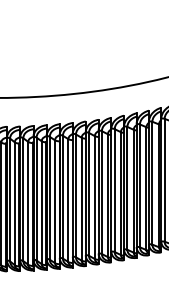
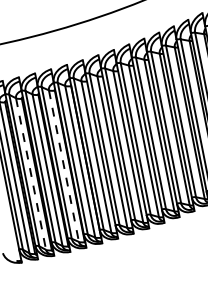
line: (41, 203) -> (63, 167), solid -> dashed
line: (14, 204) -> (30, 175), solid -> dashed

